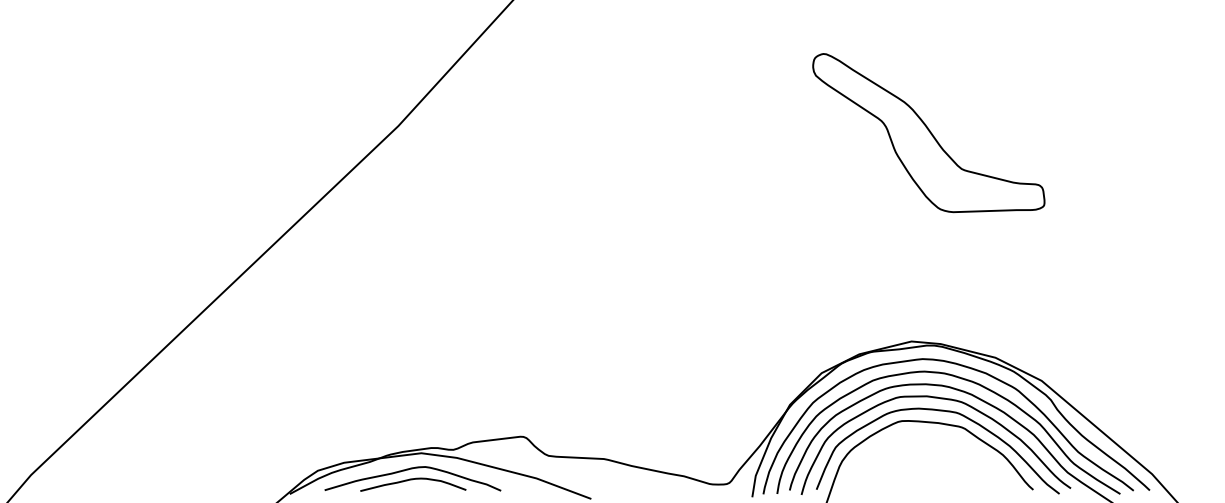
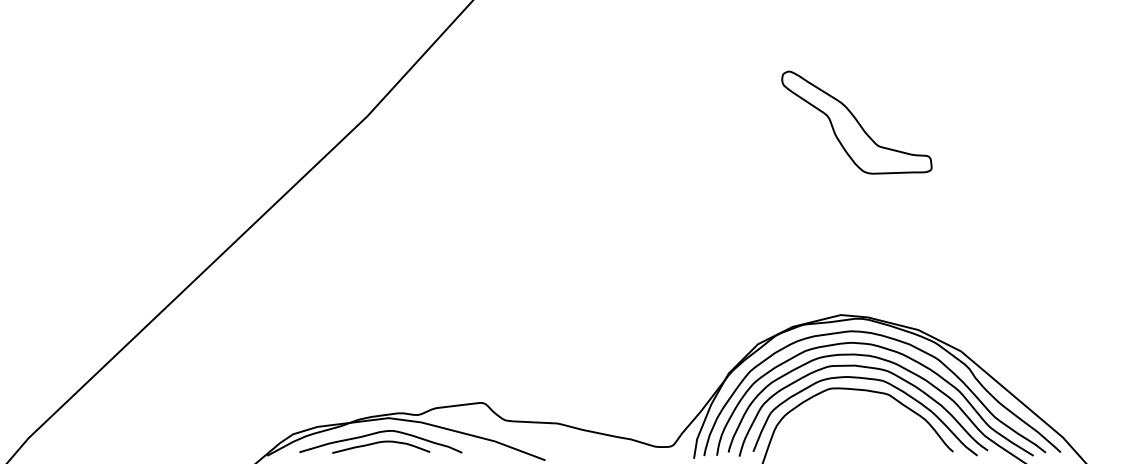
part: (928, 132) -> (856, 122), size x0.7

